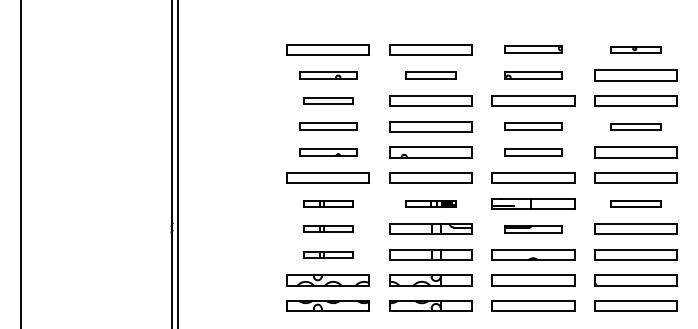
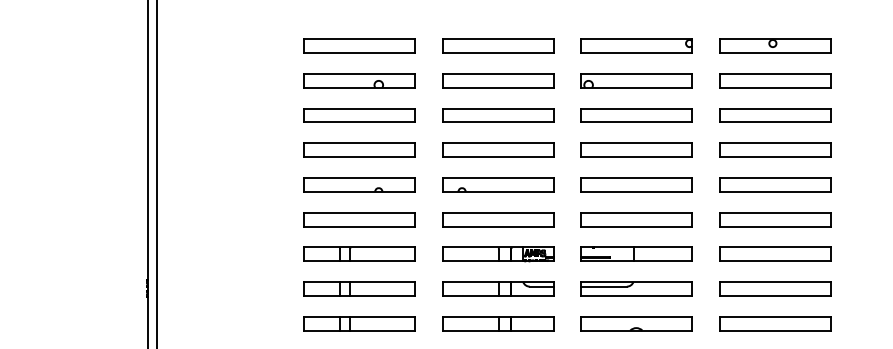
part: (533, 49) -> (636, 45), size x1.43
part: (635, 49) -> (774, 45), size x1.67
part: (327, 75) -> (358, 80), size x1.43
part: (430, 75) -> (497, 80), size x1.67
part: (533, 75) -> (636, 80), size x1.43
part: (327, 100) -> (358, 114), size x1.67
part: (327, 126) -> (358, 149), size x1.43
part: (533, 126) -> (636, 149), size x1.43
part: (635, 126) -> (774, 149), size x1.67
part: (327, 152) -> (358, 185), size x1.43
part: (533, 152) -> (636, 185), size x1.43
part: (327, 203) -> (358, 254), size x1.67
part: (430, 203) -> (497, 254), size x1.67
part: (635, 203) -> (774, 254), size x1.67
part: (327, 228) -> (358, 287), size x1.67
part: (533, 228) -> (636, 287), size x1.43
part: (327, 254) -> (358, 323), size x1.67

